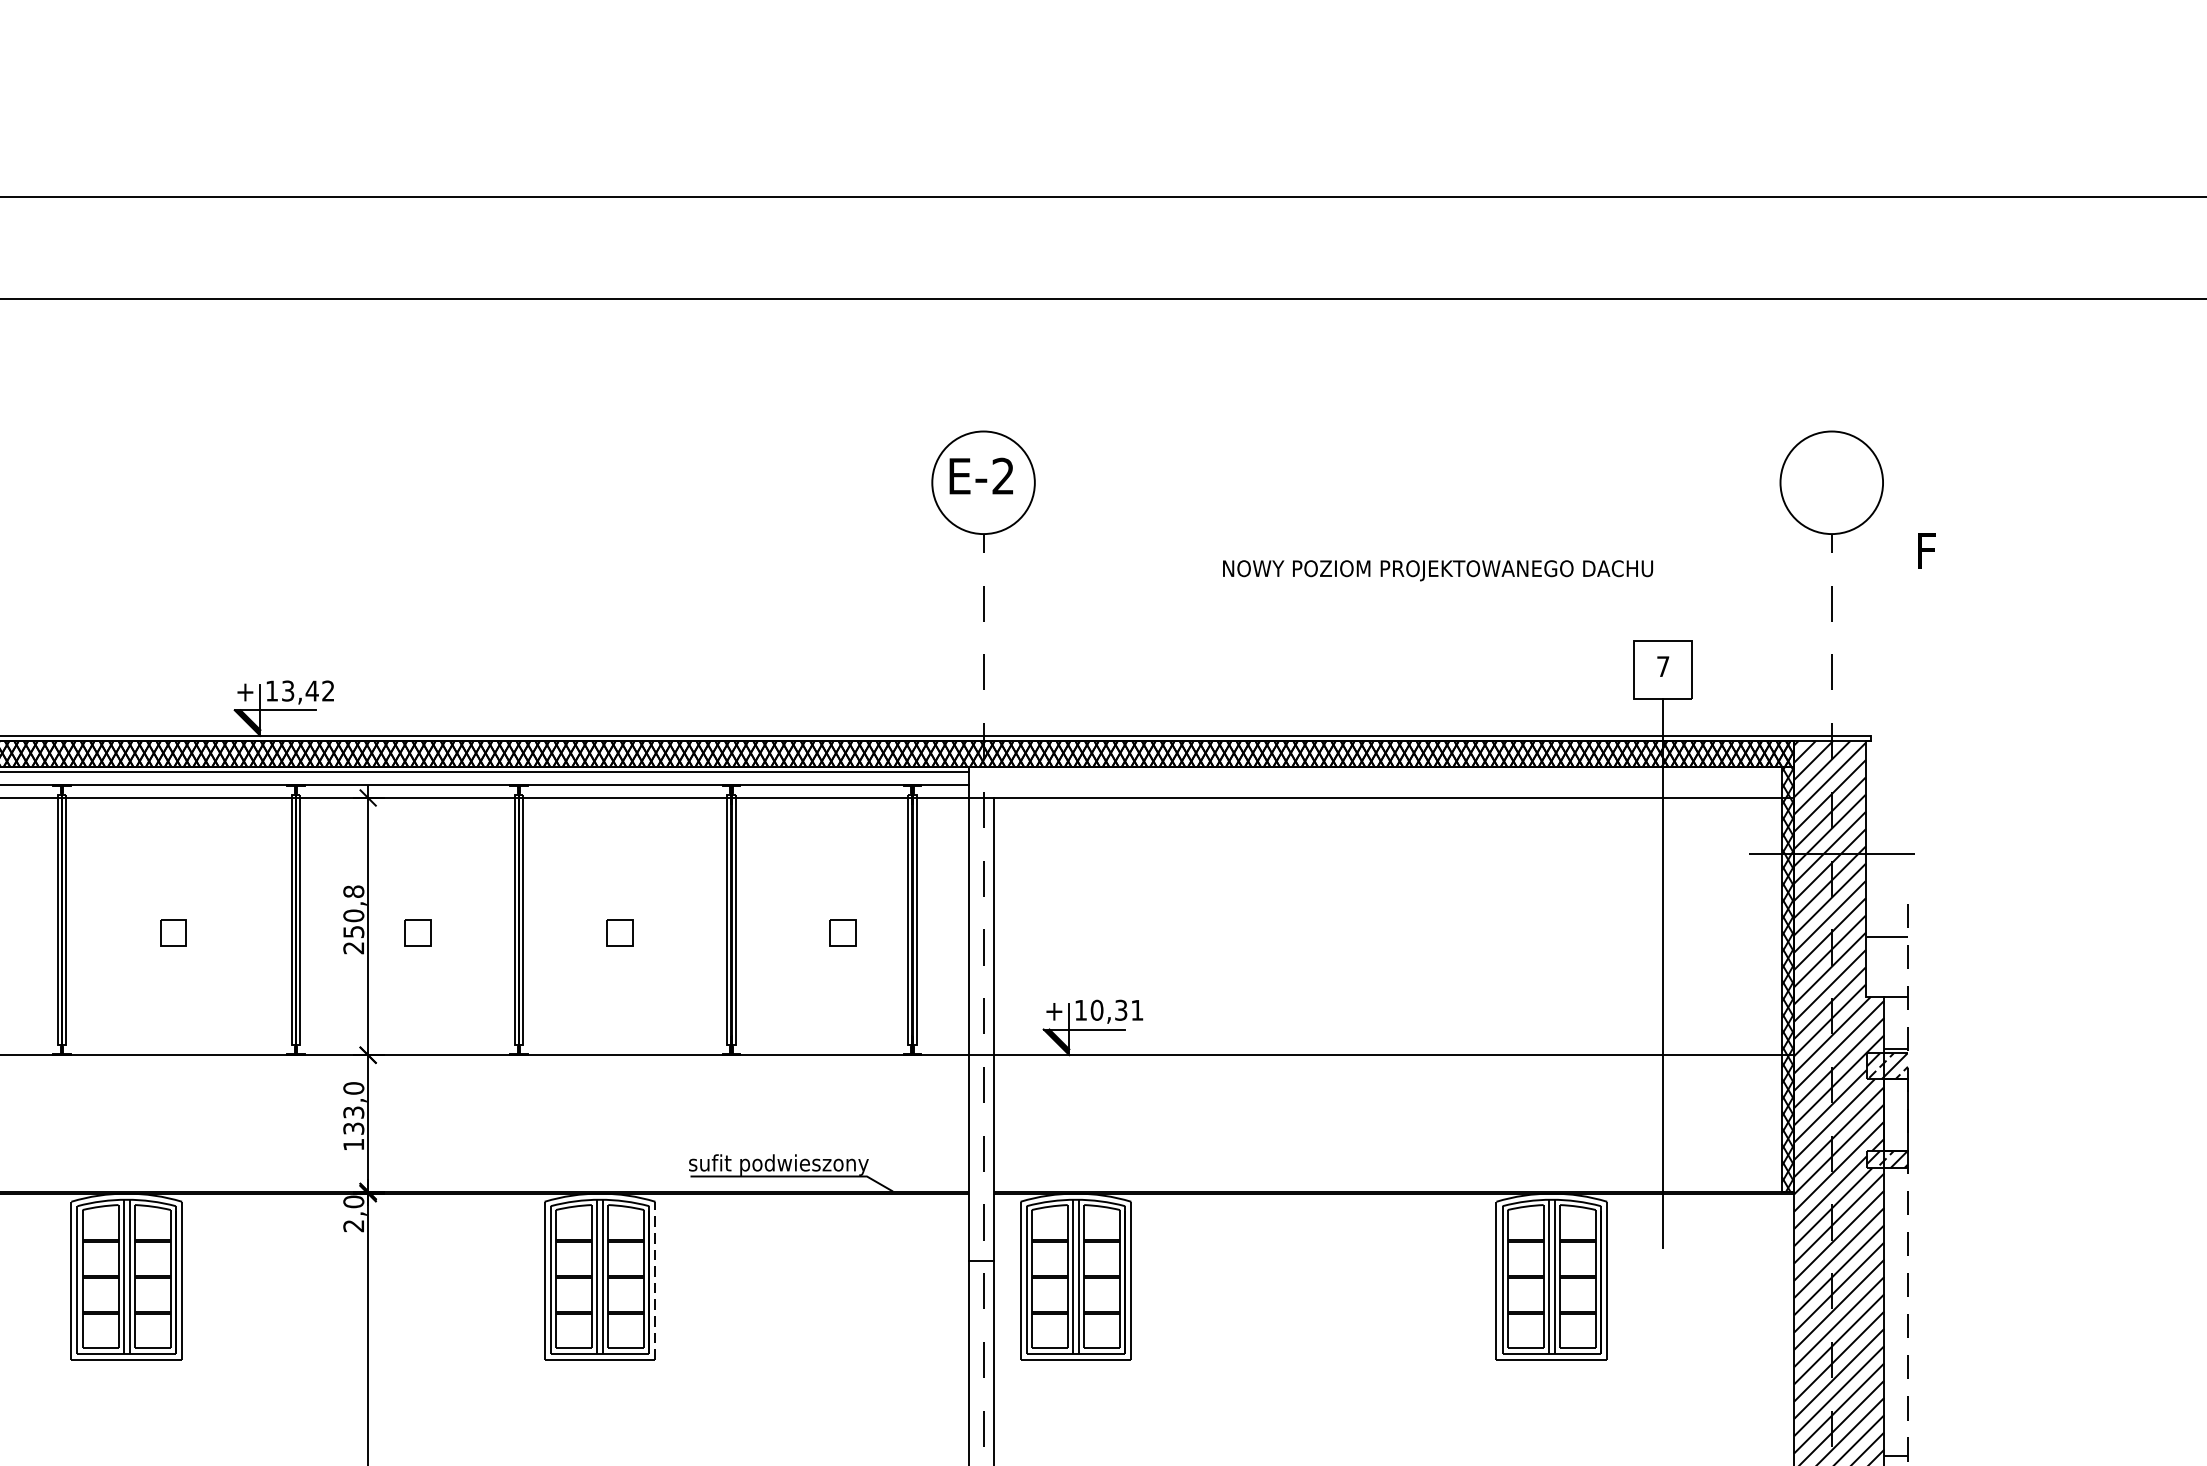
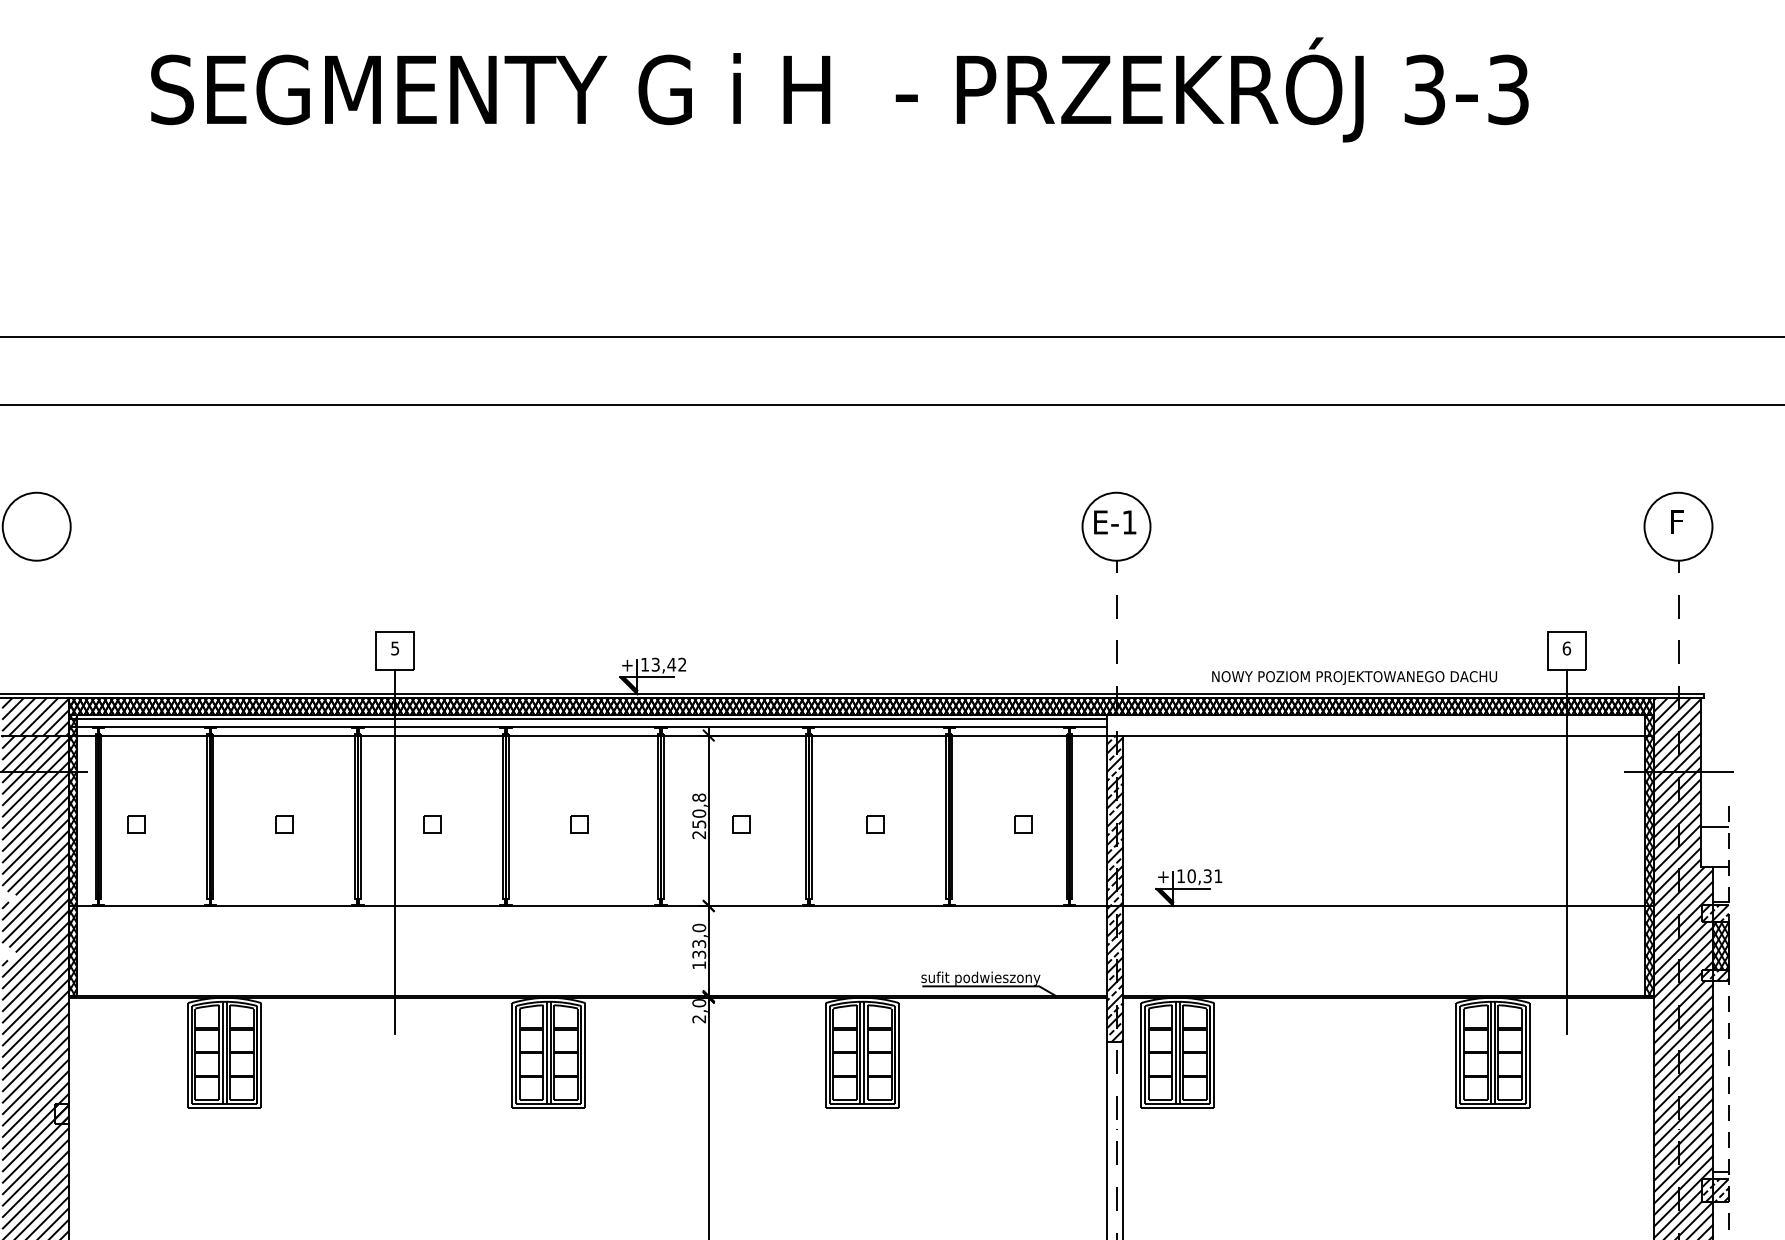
text: (1003, 476) -> (1129, 522), E-2 -> E-1
text: (1926, 550) -> (1677, 521), moved
text: (1437, 569) -> (1354, 677), moved
text: (1662, 666) -> (1566, 648), 7 -> 6
hatch: (982, 1028) -> (1115, 888), added
hatch: (1895, 1114) -> (1720, 945), added
line: (656, 1279) -> (899, 1054), dashed -> solid

